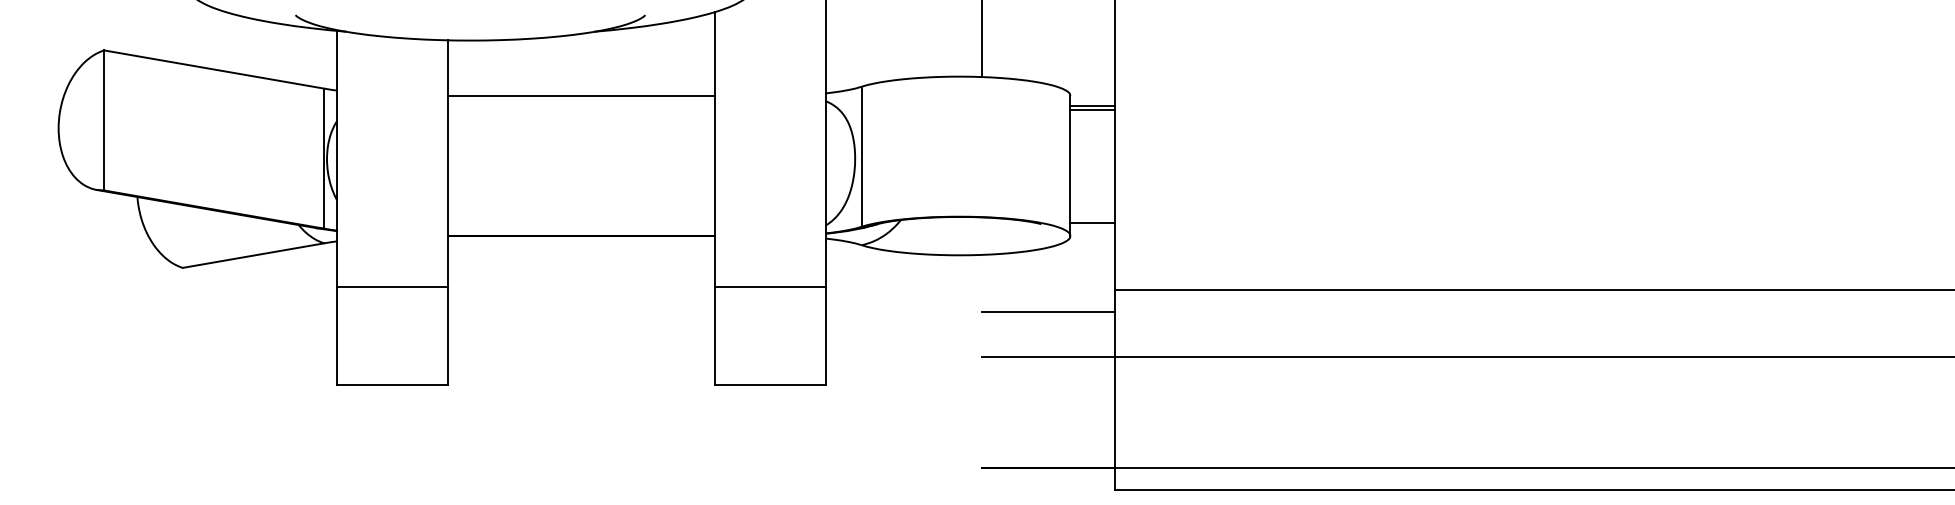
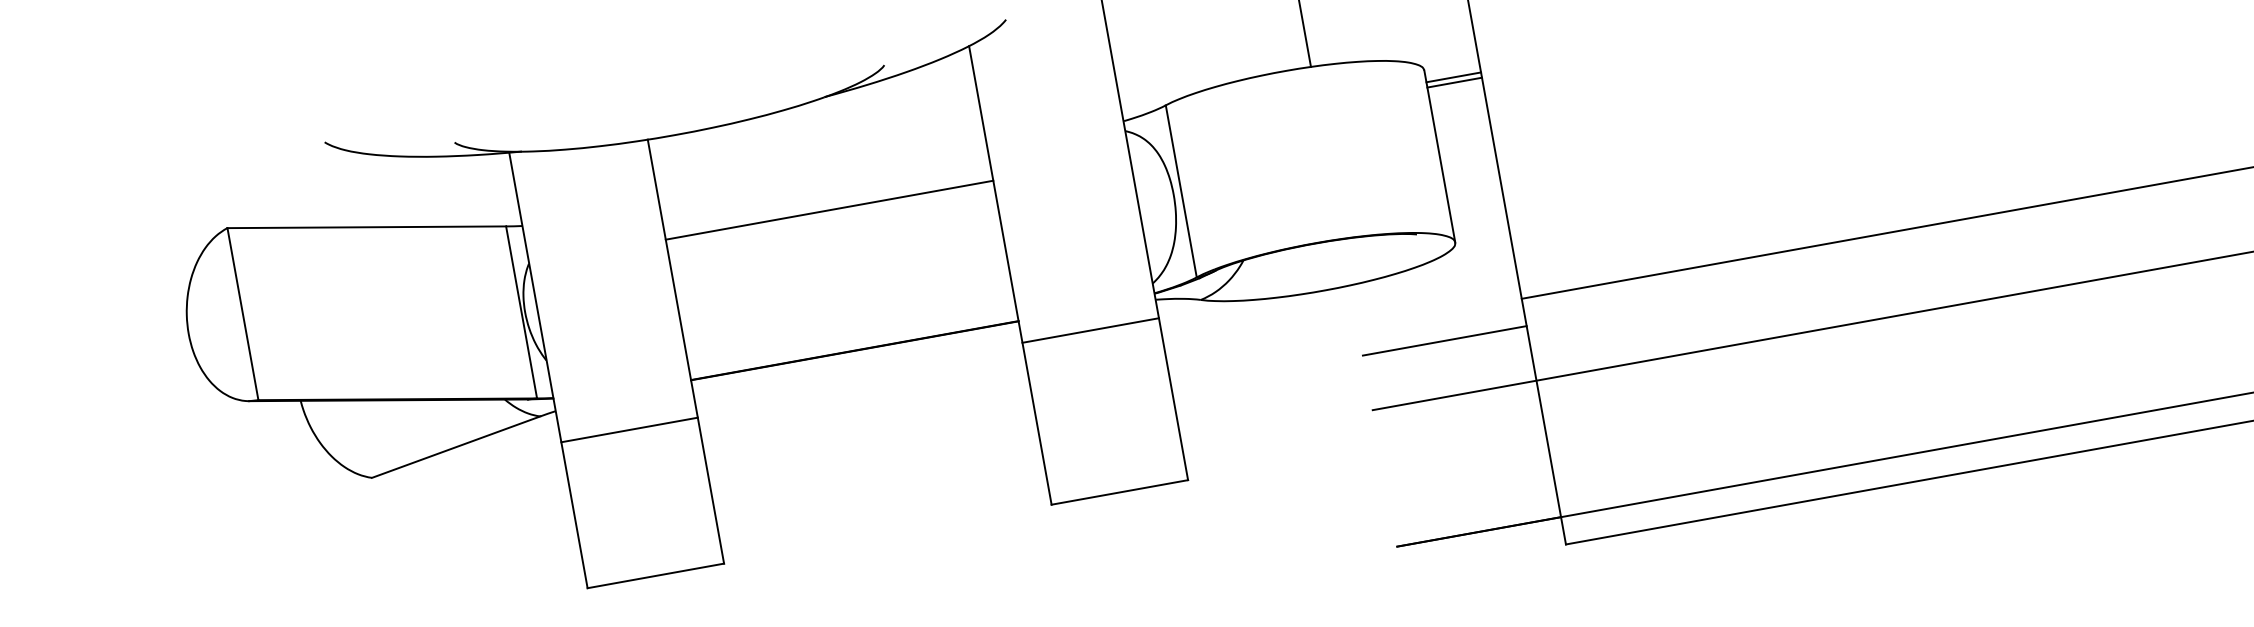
line: (581, 95) -> (829, 209), moved
line: (1092, 223) -> (1479, 222), removed
line: (392, 286) -> (629, 429), moved
line: (770, 286) -> (1090, 330), moved

